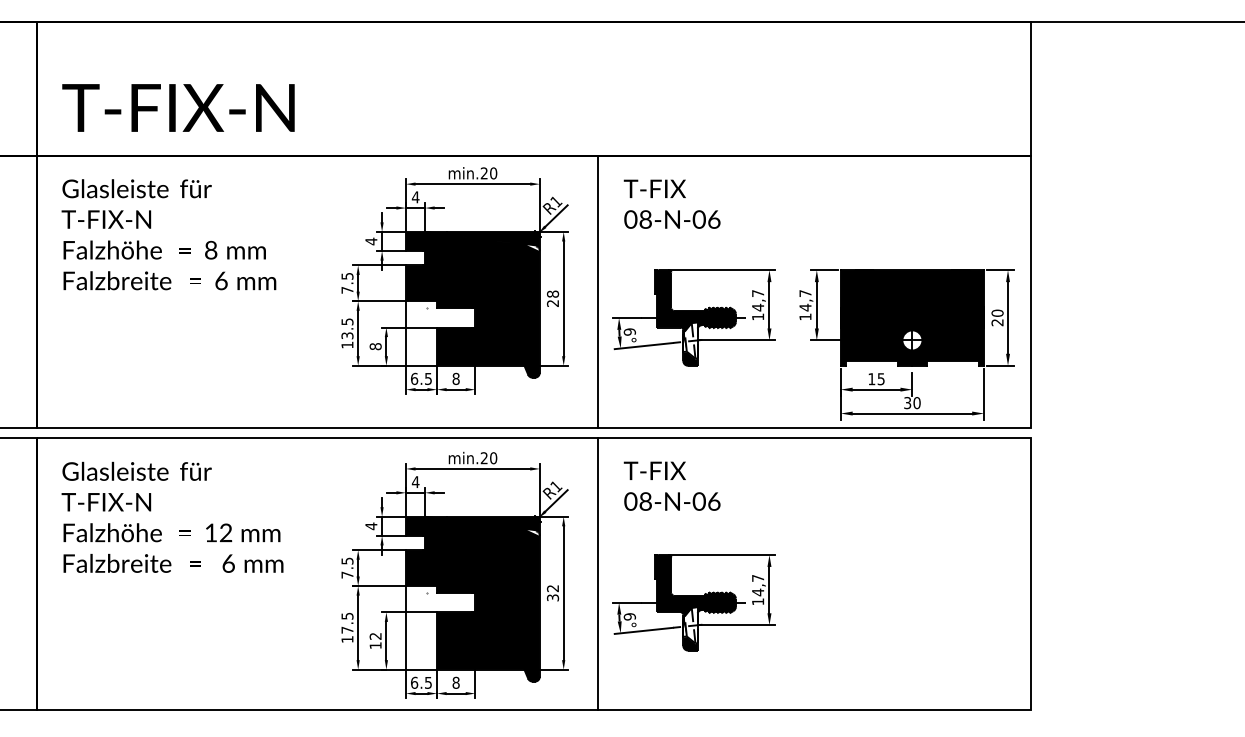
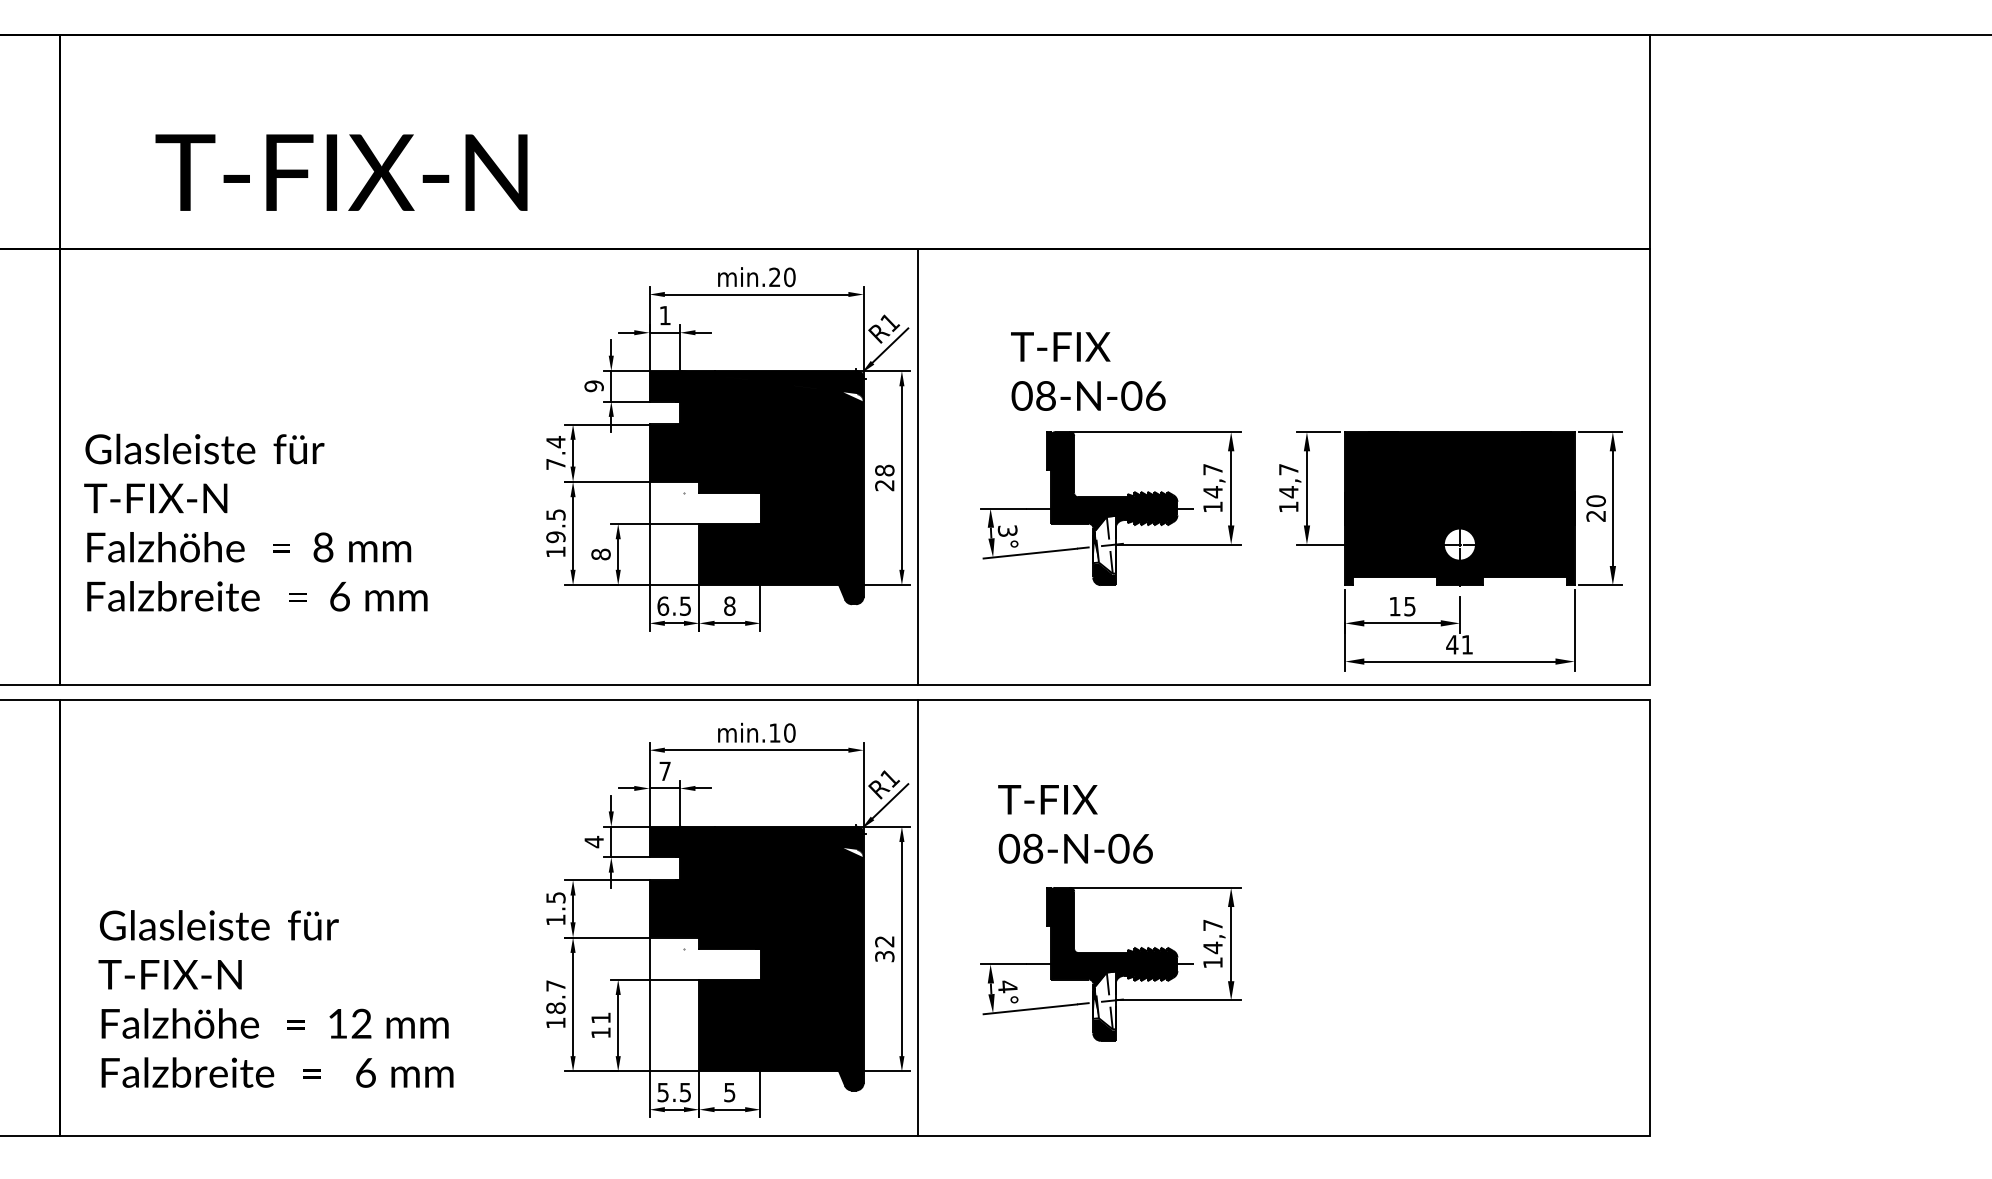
text: (178, 107) -> (341, 171), moved
text: (415, 197) -> (664, 315), 4 -> 1
text: (671, 203) -> (1087, 370), moved
text: (168, 234) -> (255, 522), moved
text: (371, 241) -> (594, 386), 4 -> 9
text: (347, 276) -> (555, 442), 7.5 -> 7.4
line: (597, 291) -> (917, 466), moved
text: (629, 331) -> (1007, 530), 6° -> 3°
text: (347, 335) -> (555, 536), 13.5 -> 19.5
text: (911, 403) -> (1458, 645), 30 -> 41
text: (483, 458) -> (773, 733), min.20 -> min.10
text: (415, 481) -> (664, 770), 4 -> 7
text: (671, 485) -> (1074, 823), moved
text: (172, 516) -> (275, 997), moved
line: (597, 573) -> (917, 917), moved
text: (347, 574) -> (555, 919), 7.5 -> 1.5
text: (629, 616) -> (1007, 986), 6° -> 4°
text: (347, 622) -> (555, 995), 17.5 -> 18.7
text: (375, 636) -> (600, 1018), 12 -> 11
text: (414, 682) -> (663, 1091), 6.5 -> 5.5
text: (455, 682) -> (728, 1091), 8 -> 5

